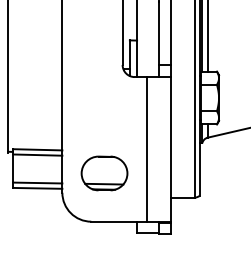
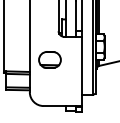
line: (147, 149) -> (70, 71), removed
part: (103, 172) -> (49, 59), moved

